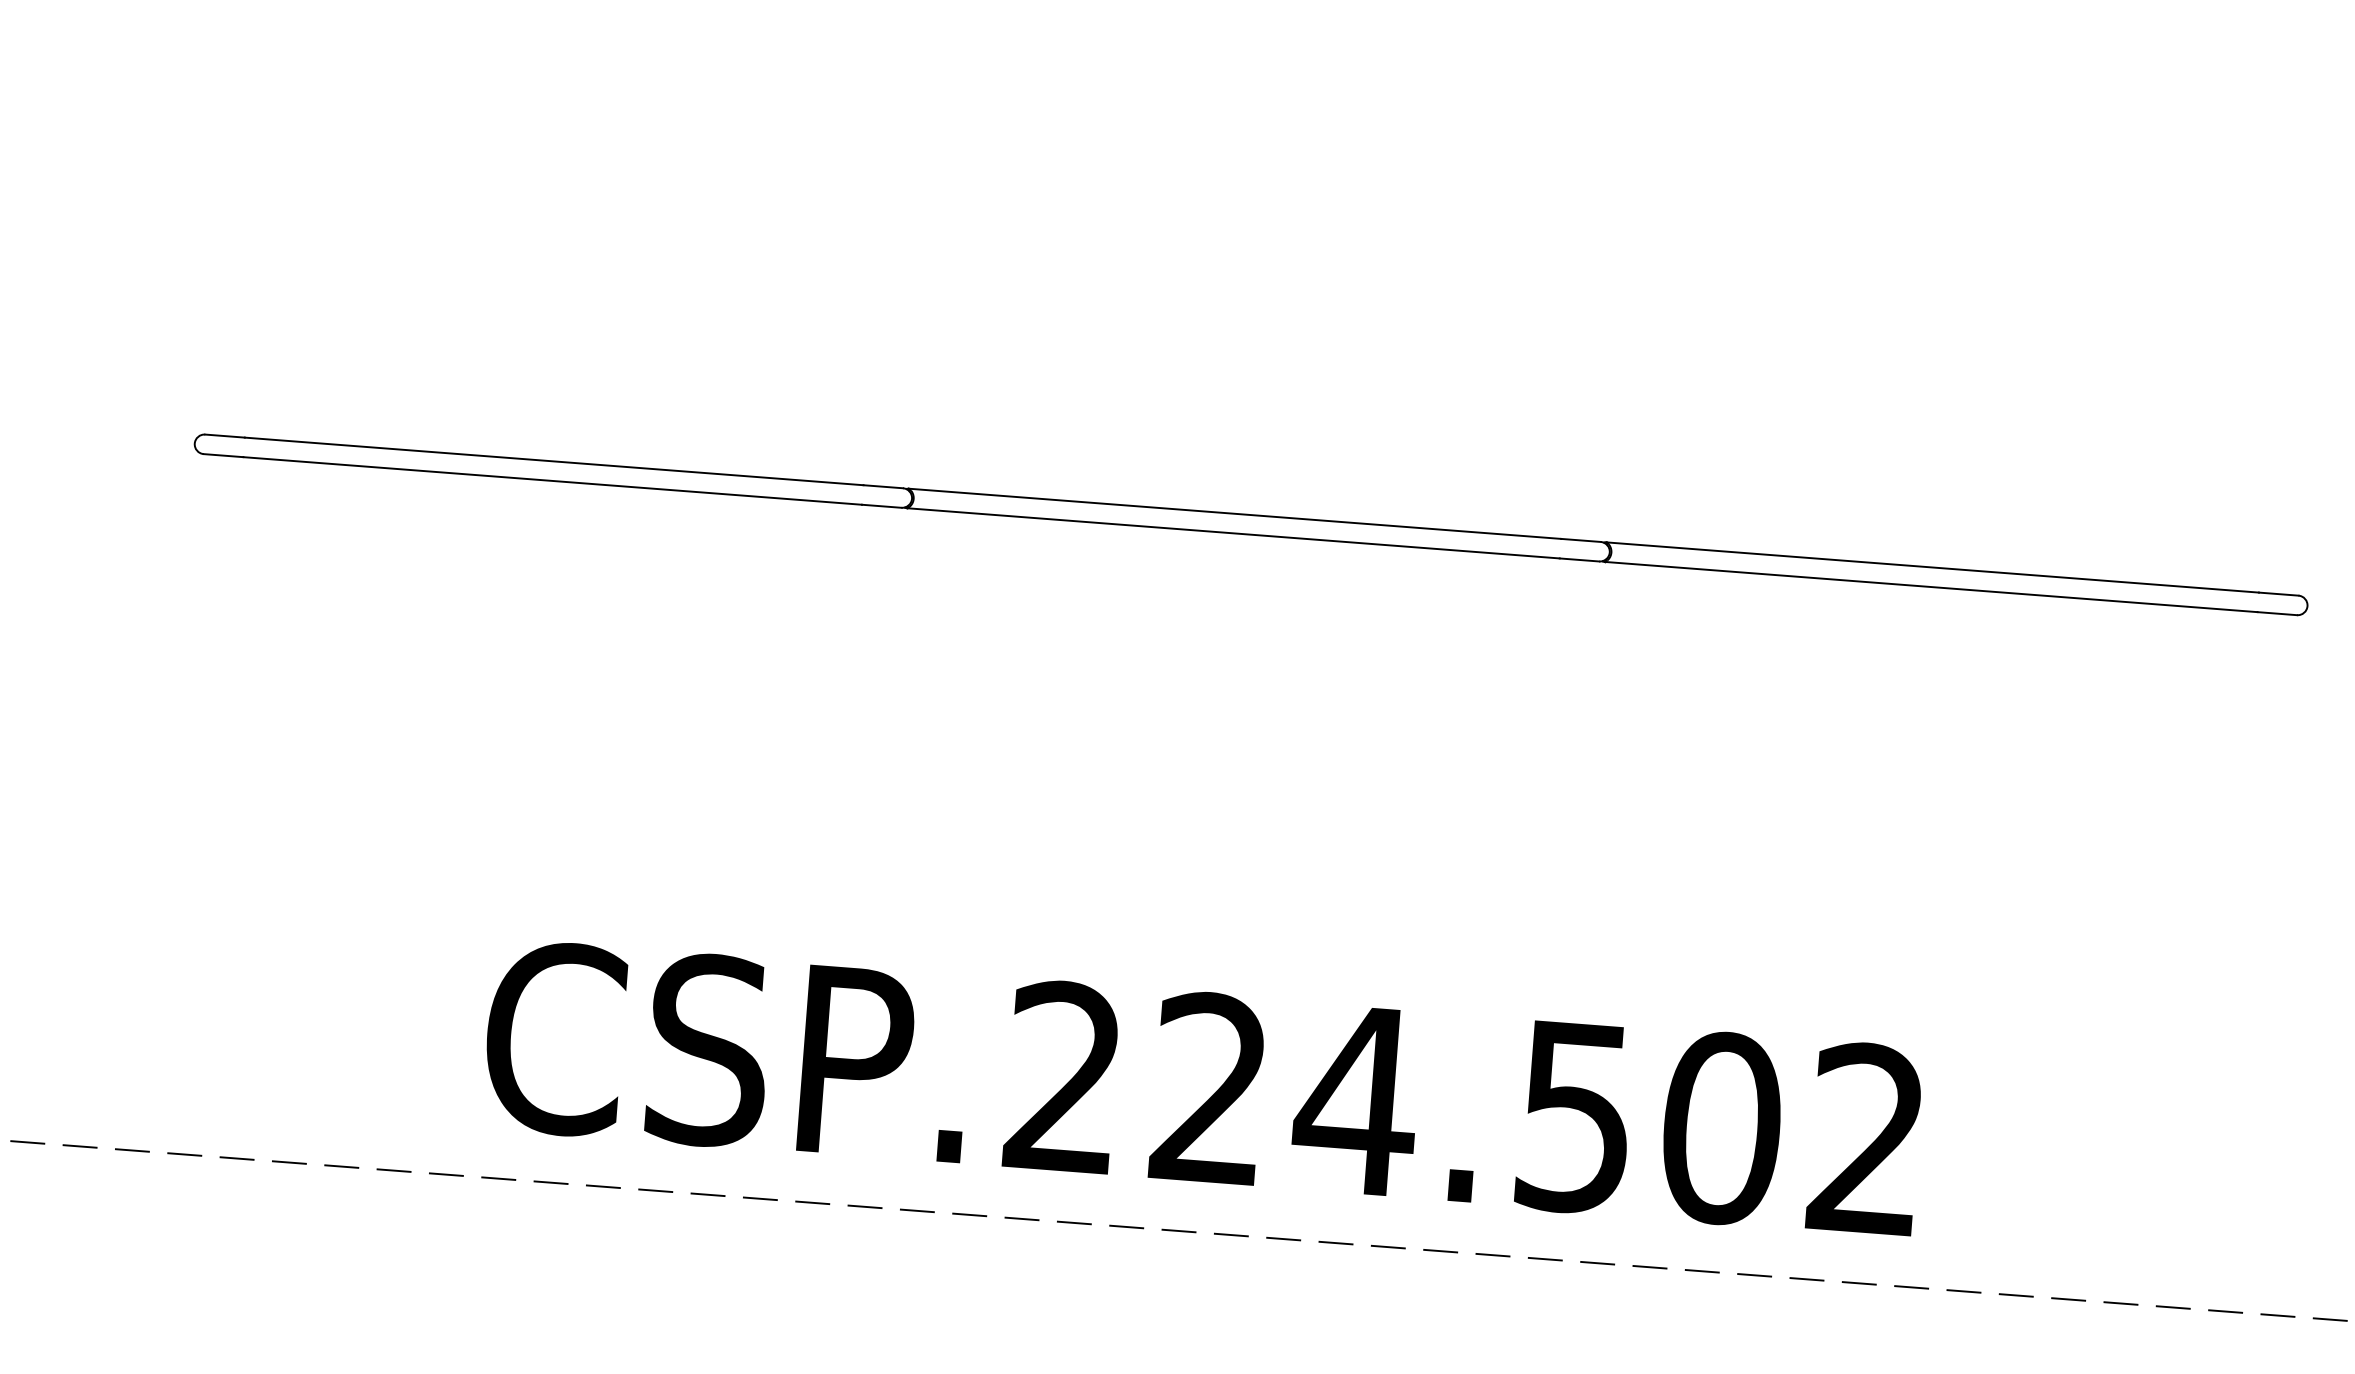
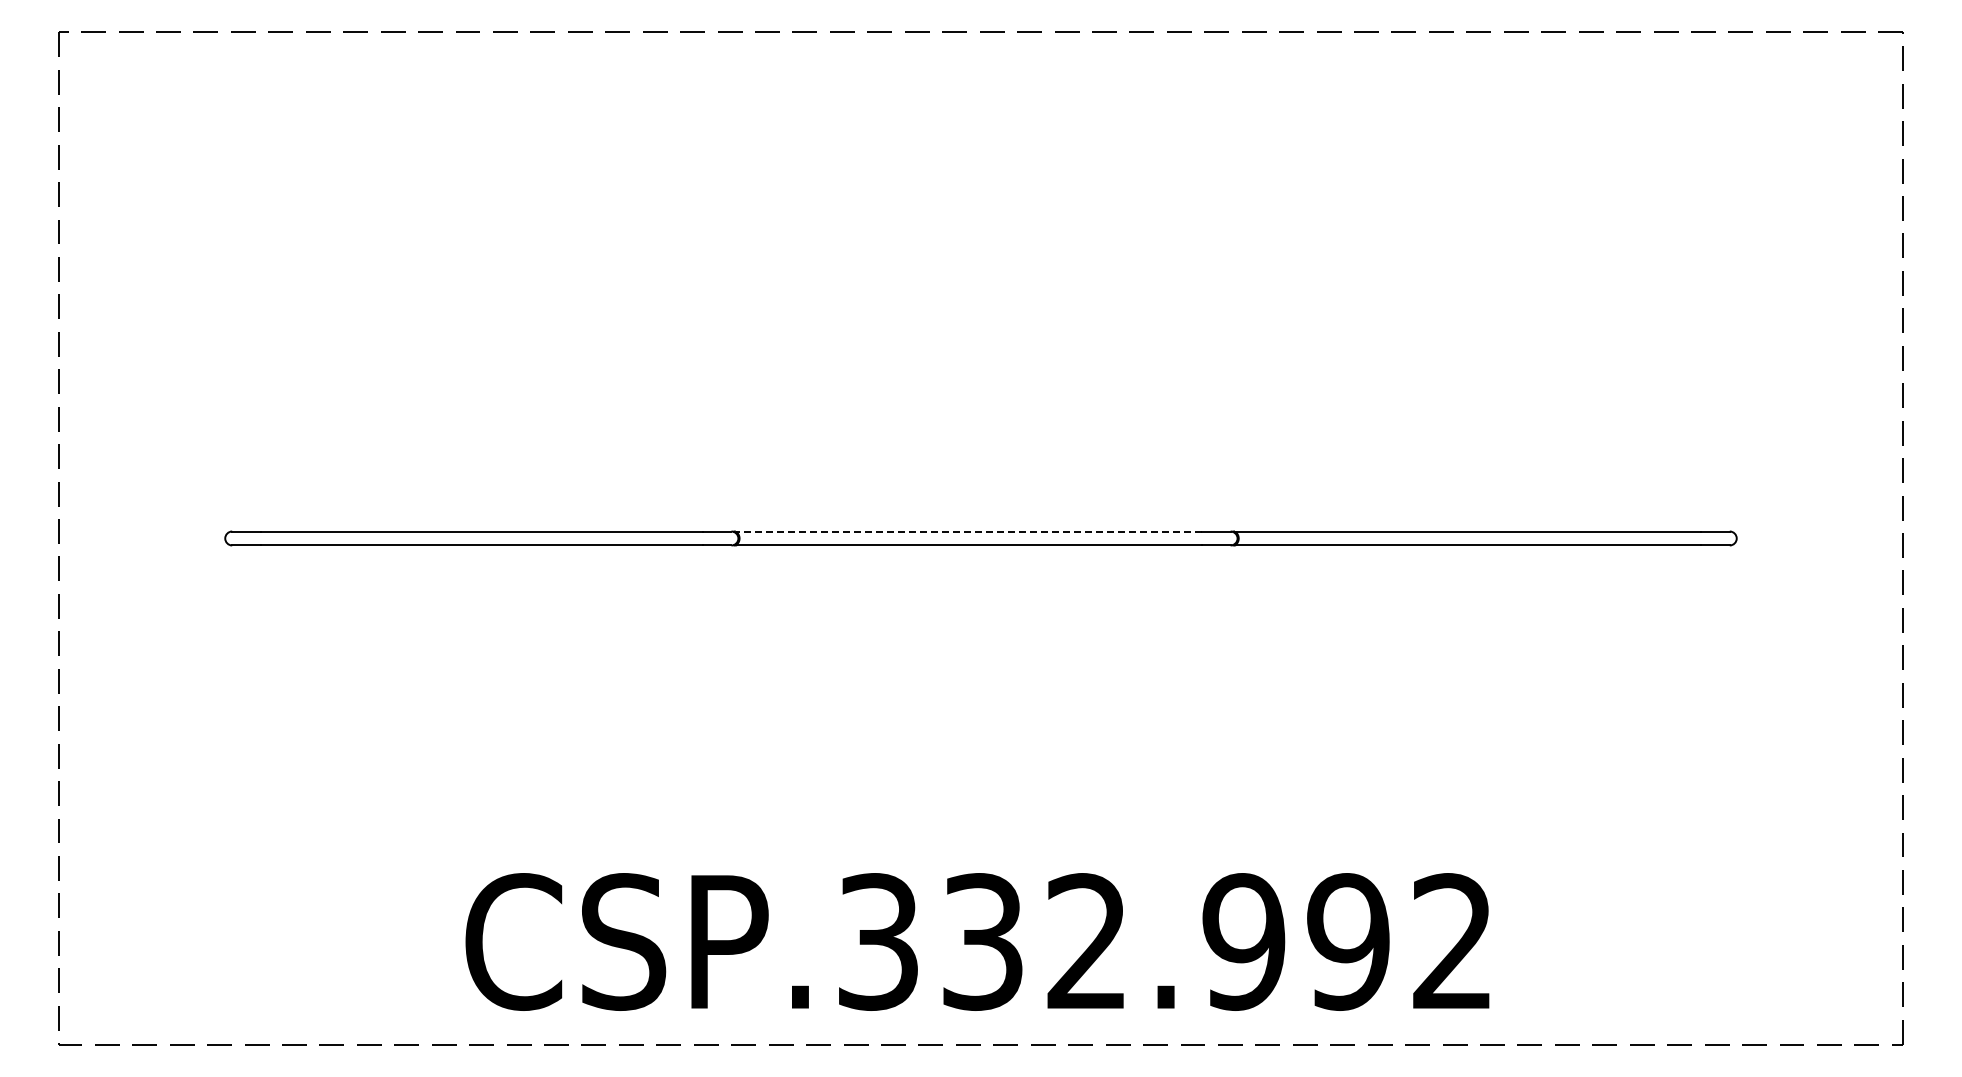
line: (1234, 513) -> (968, 531), solid -> dashed
text: (1394, 1102) -> (1114, 941), CSP.224.502 -> CSP.332.992

